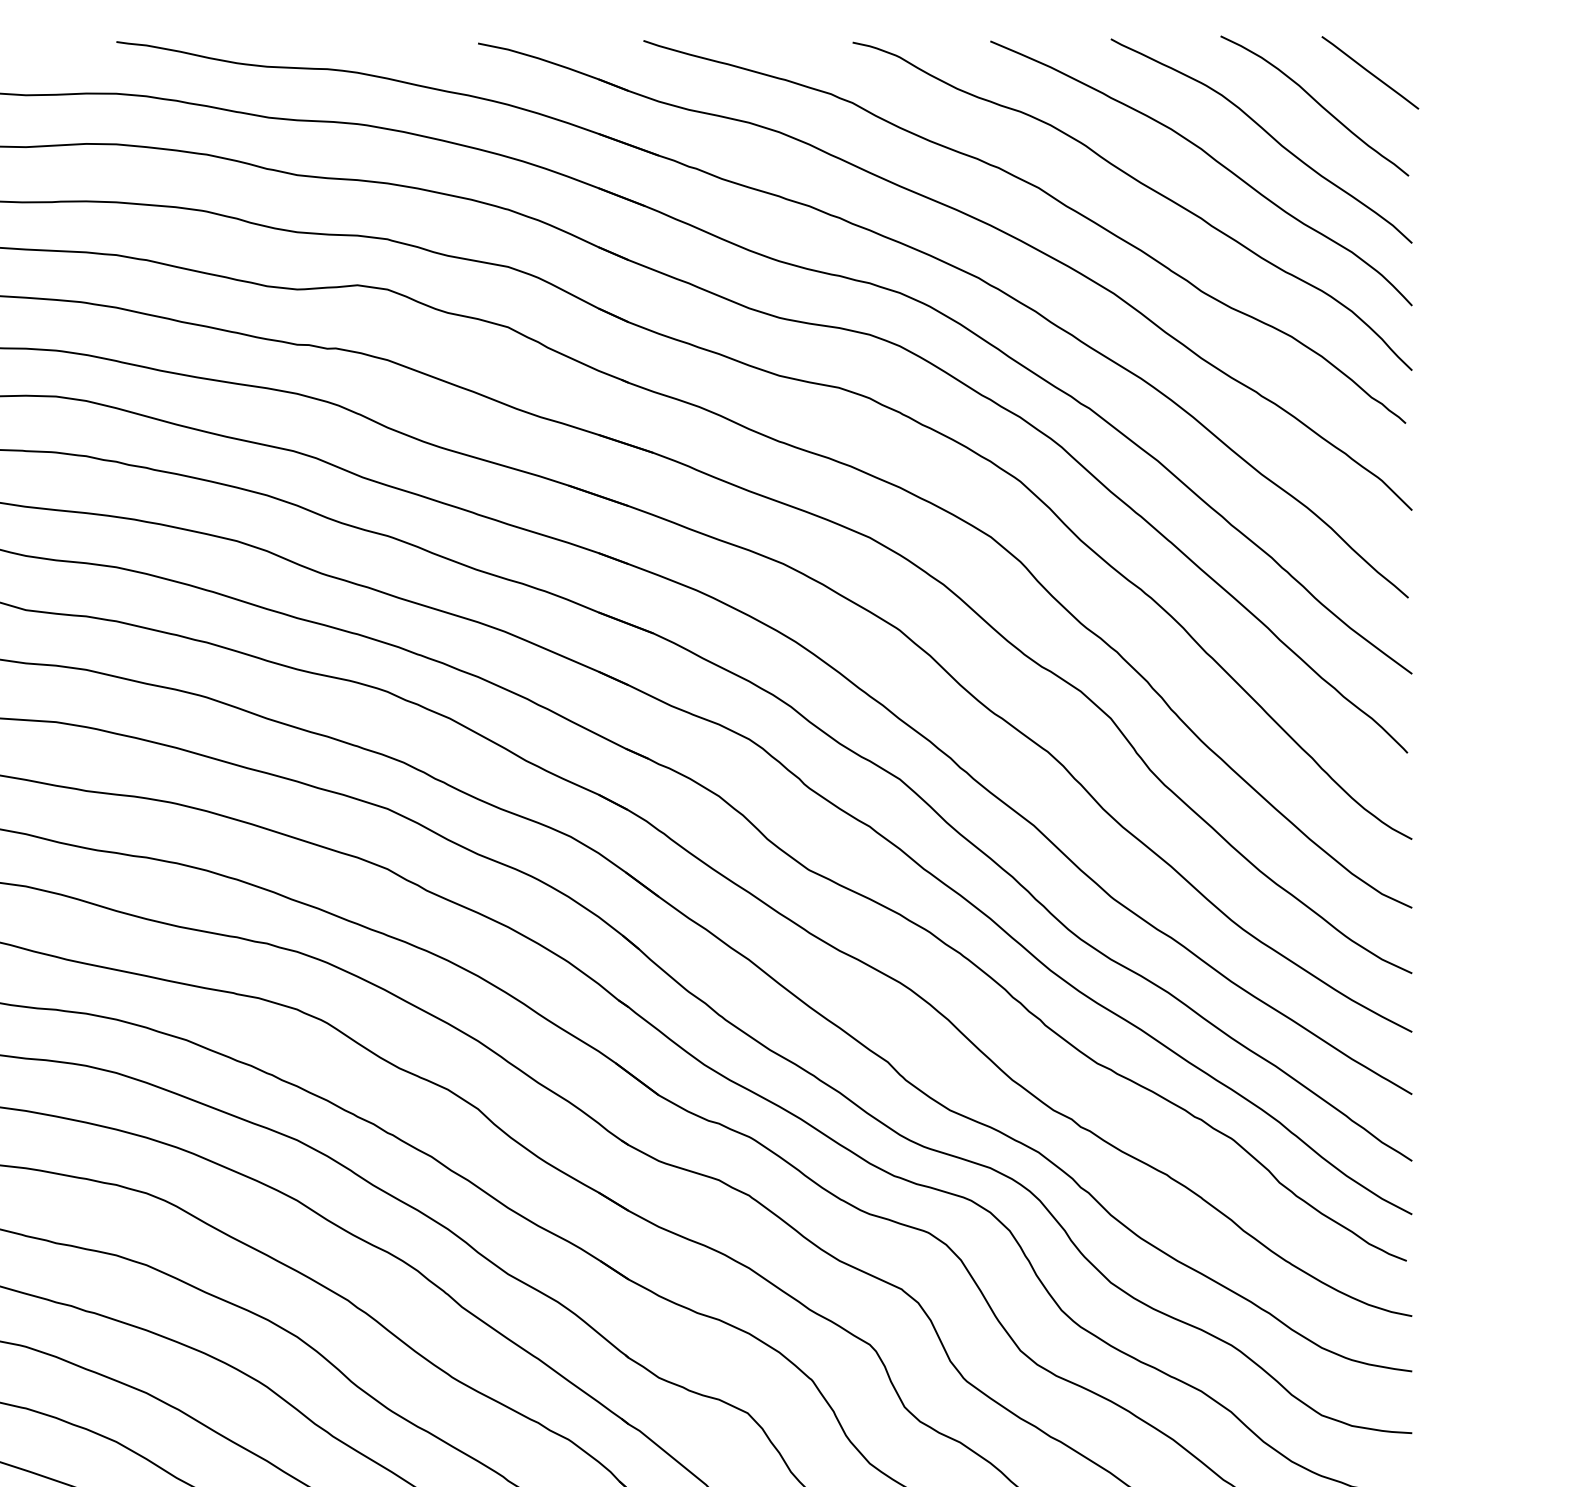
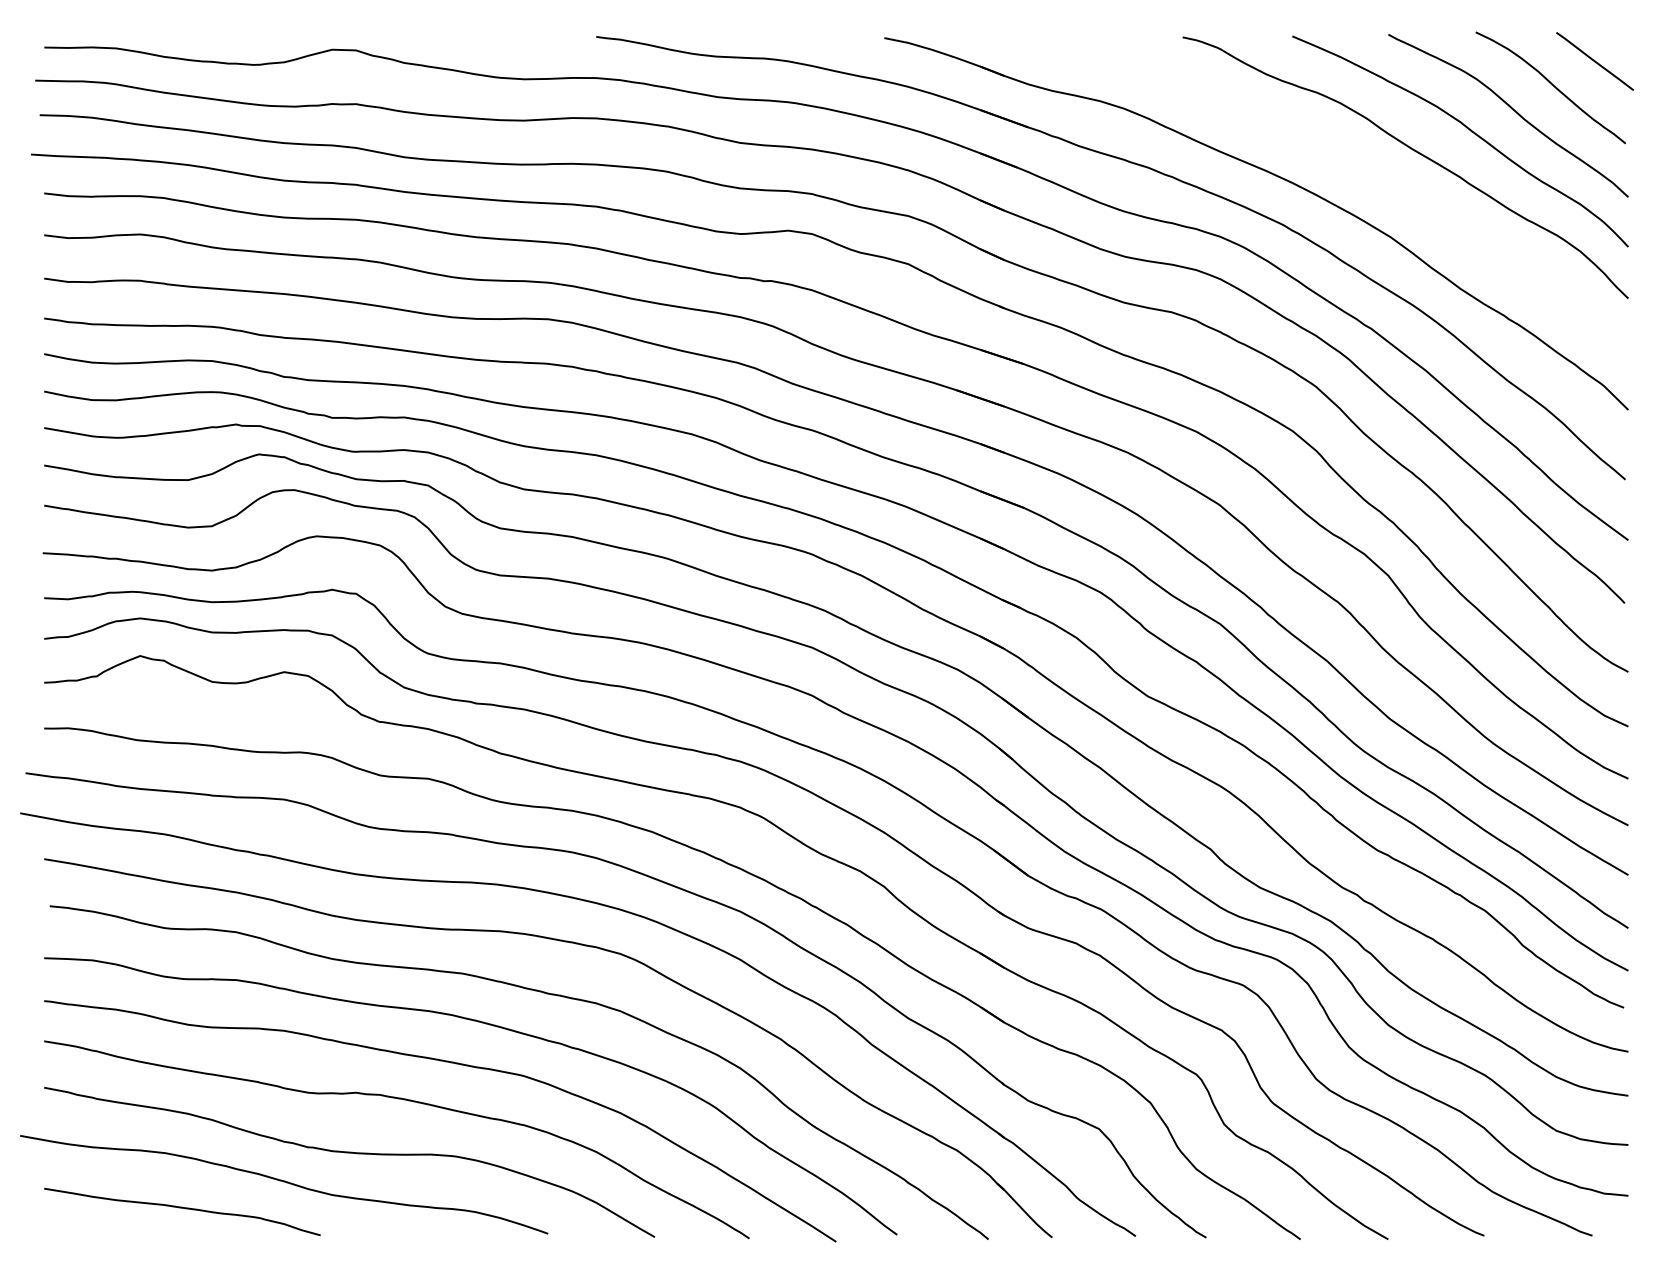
curve: (1048, 195) -> (1338, 159), removed

